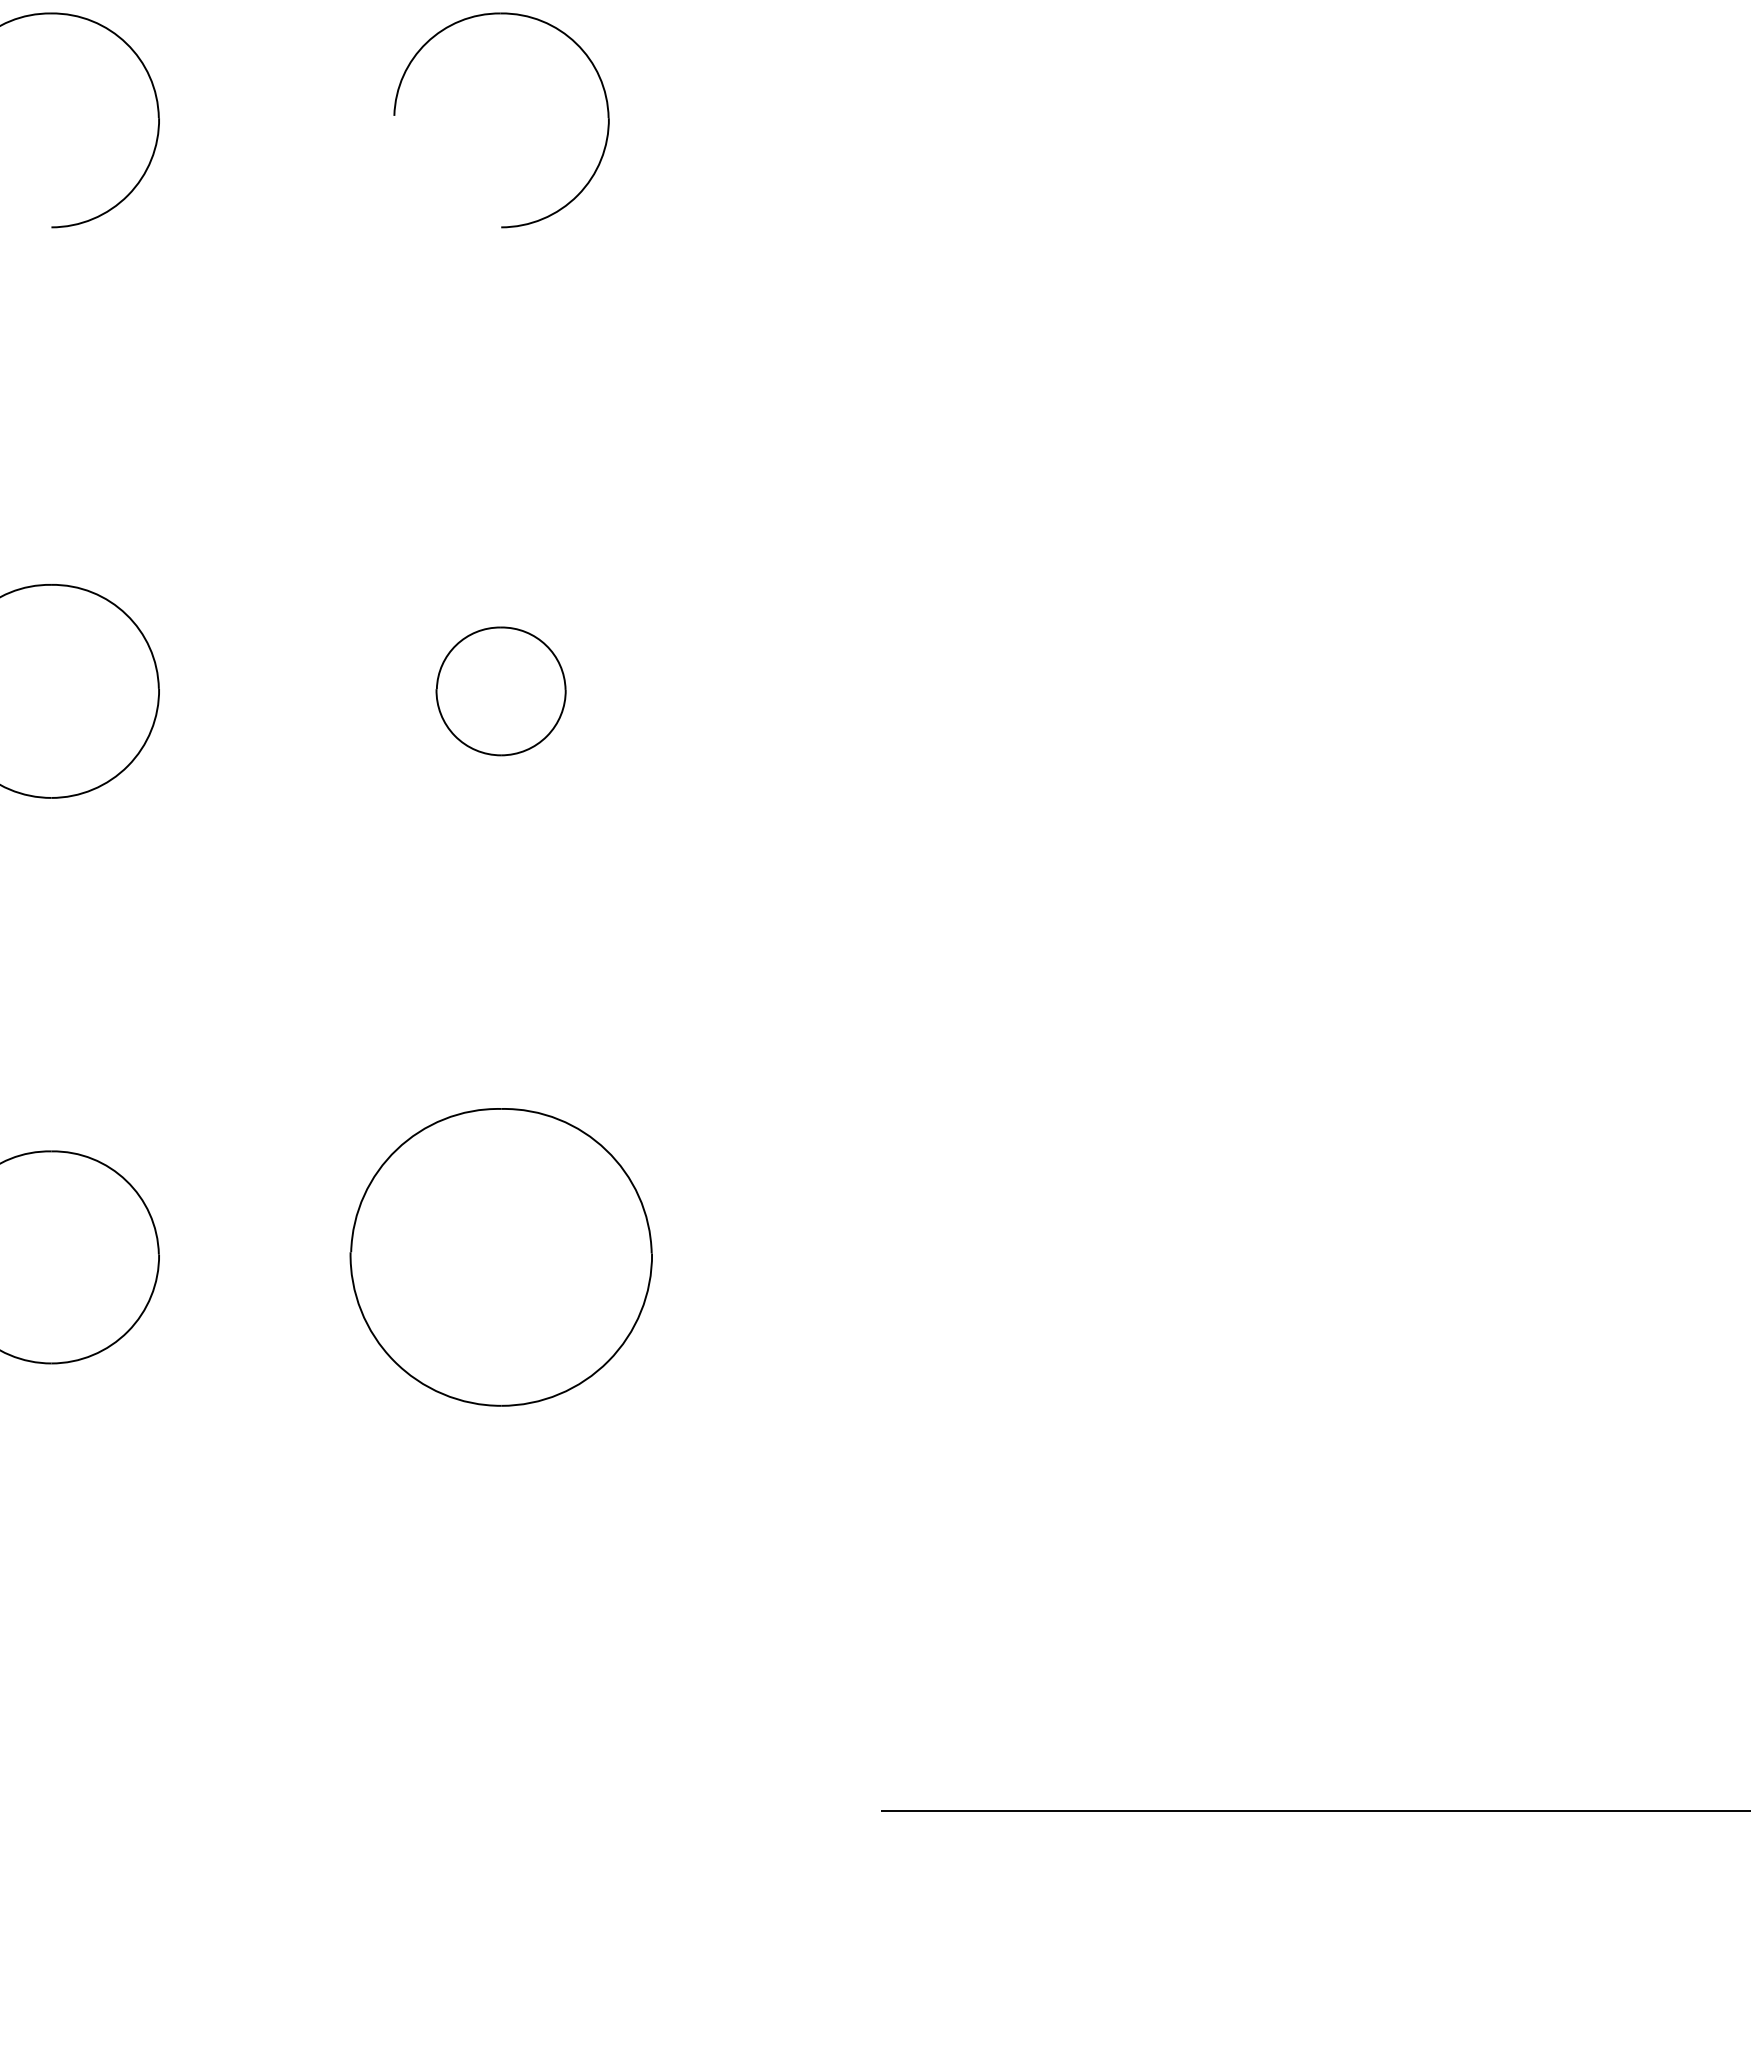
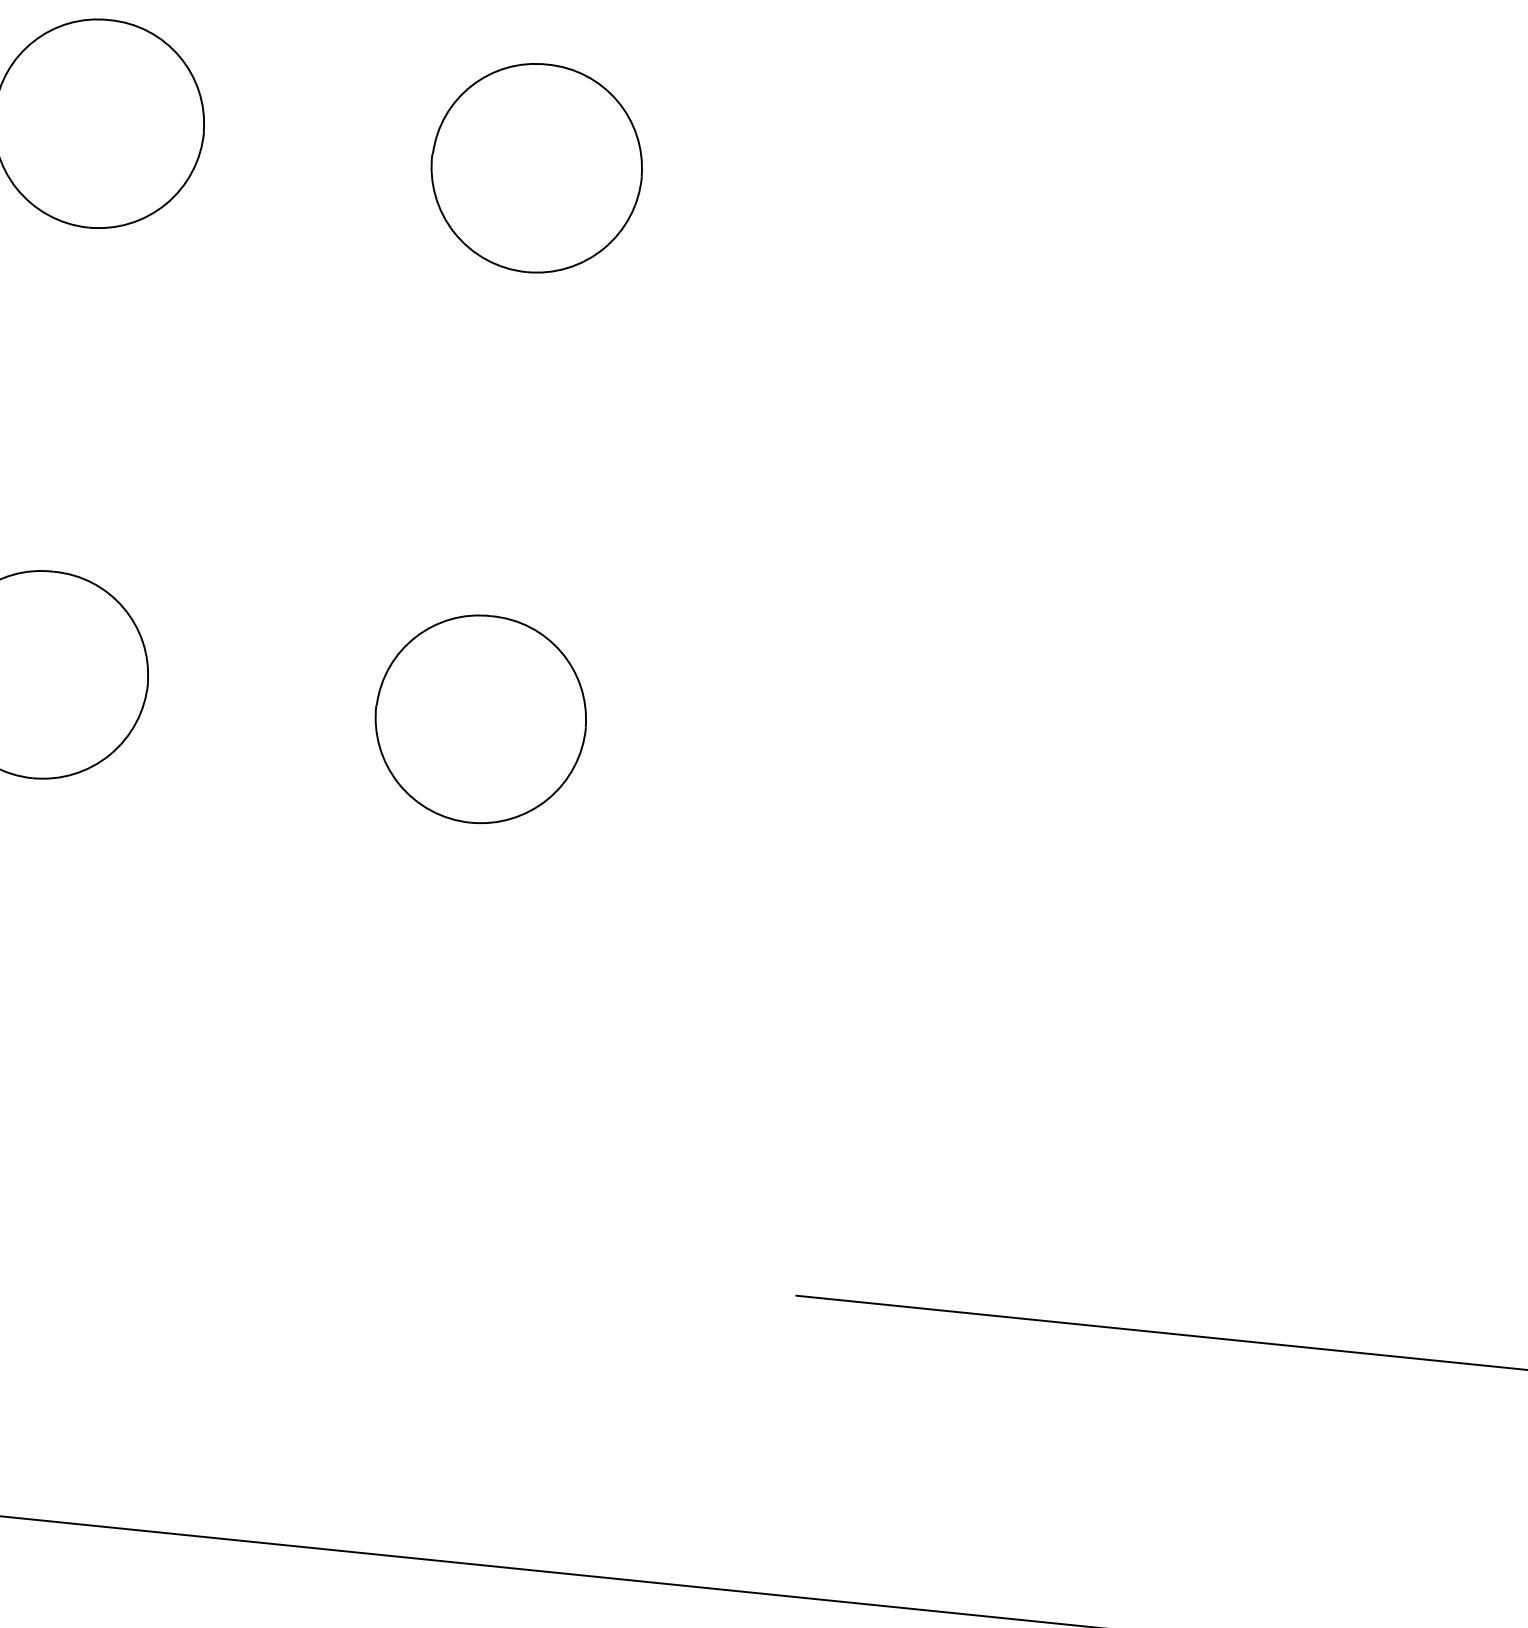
part: (500, 691) -> (536, 168), size x1.67
part: (500, 1257) -> (480, 719), size x0.71

